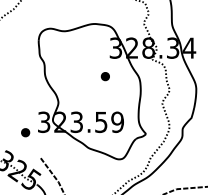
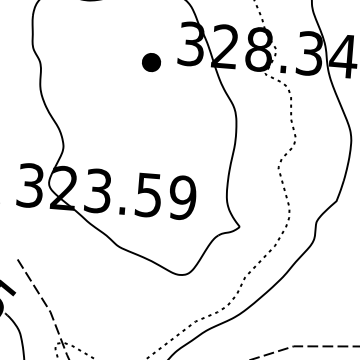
part: (104, 76) -> (149, 62), moved

